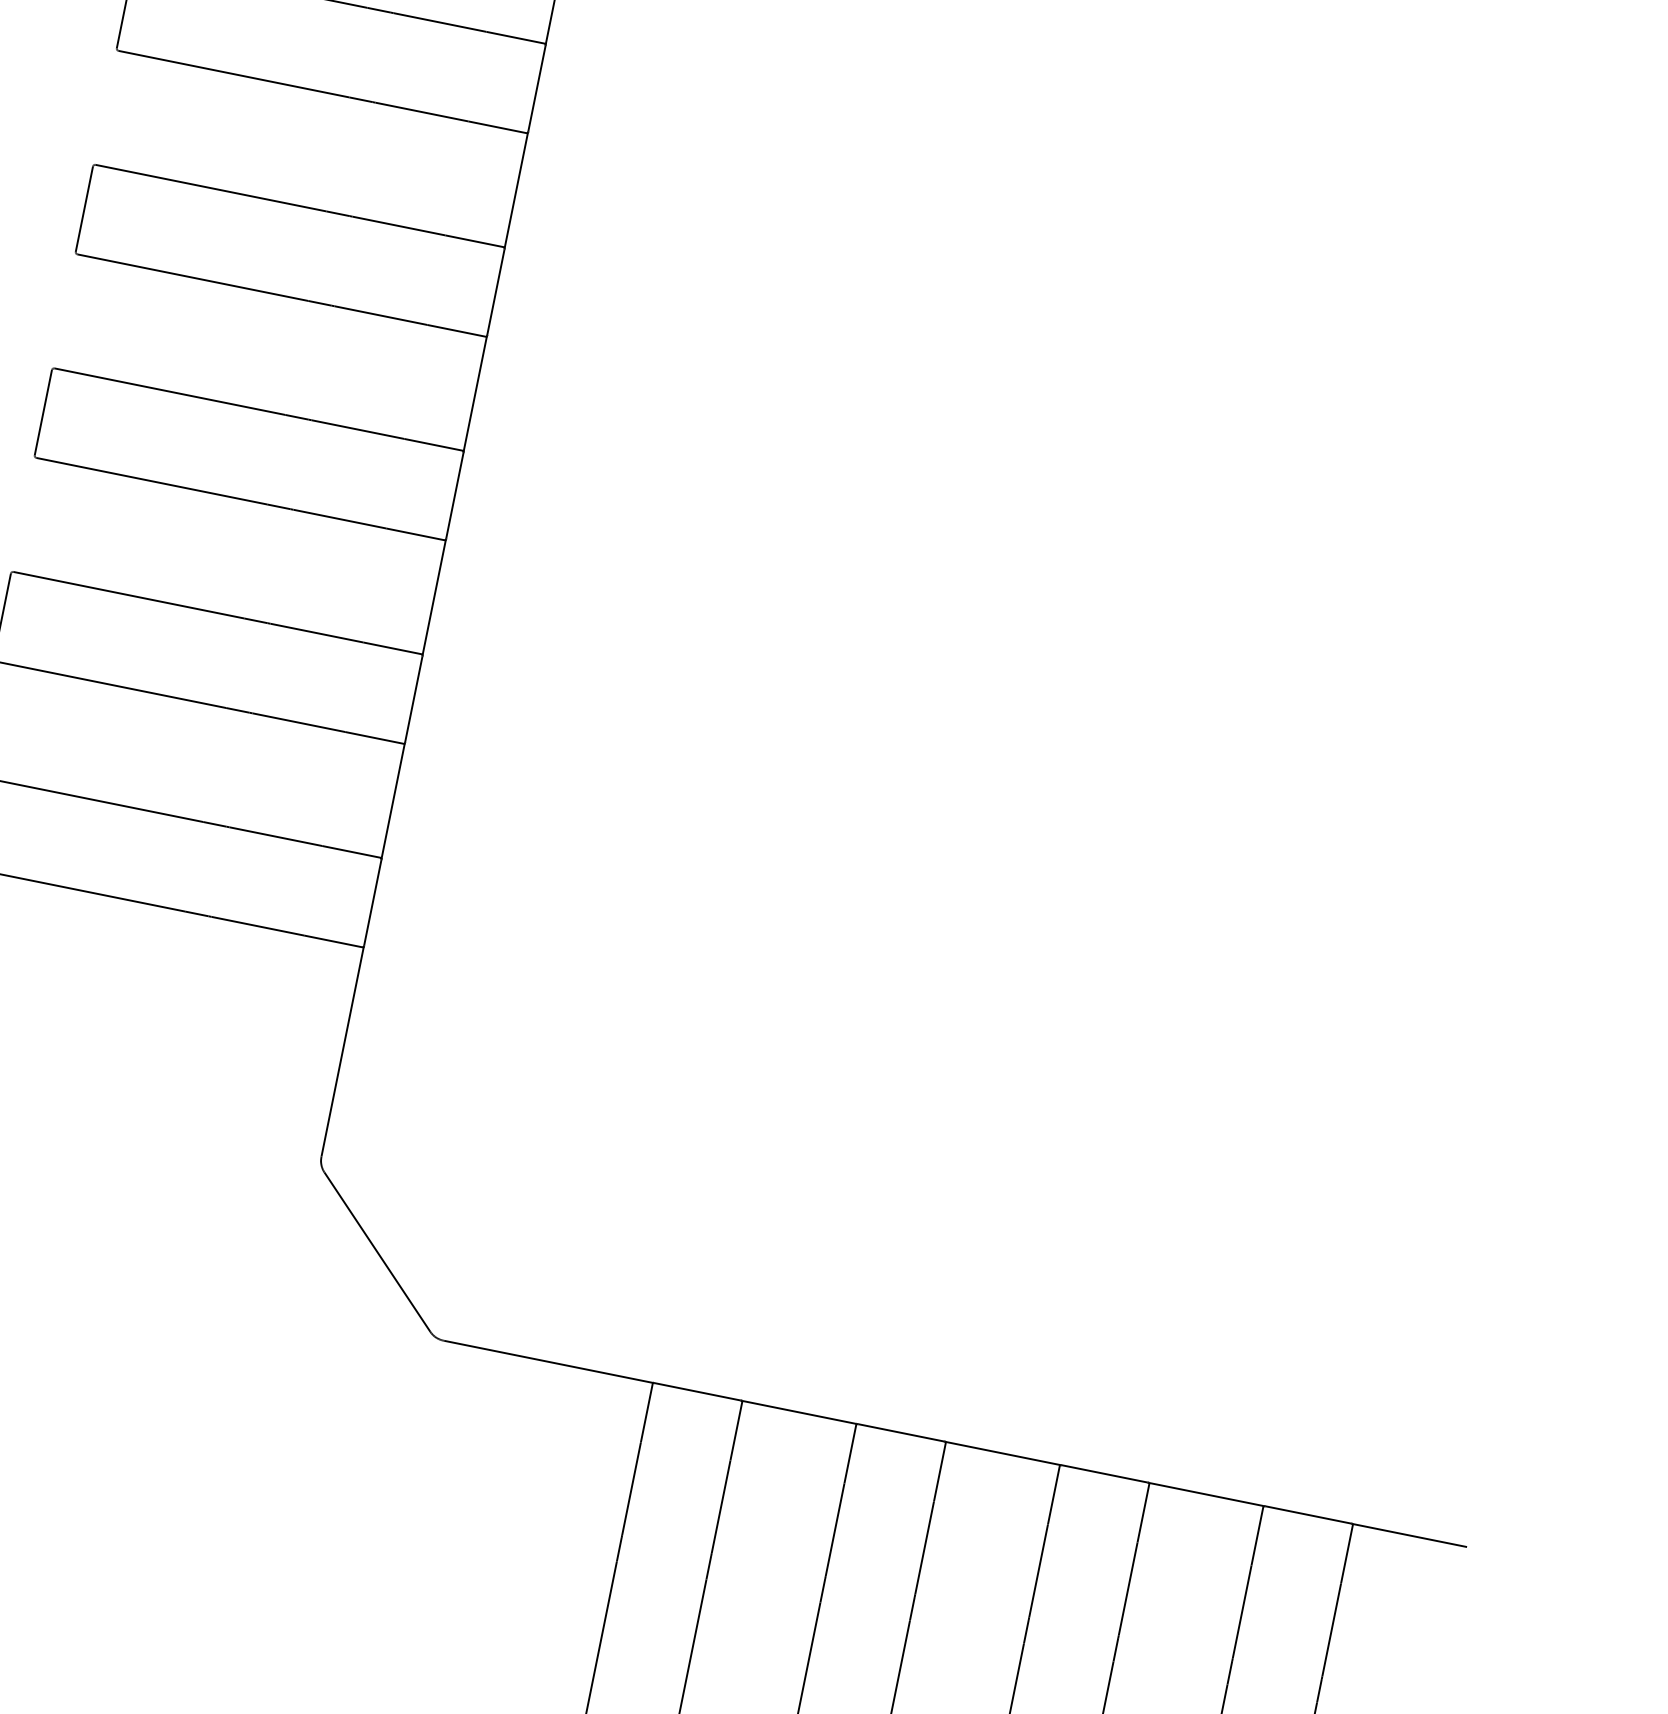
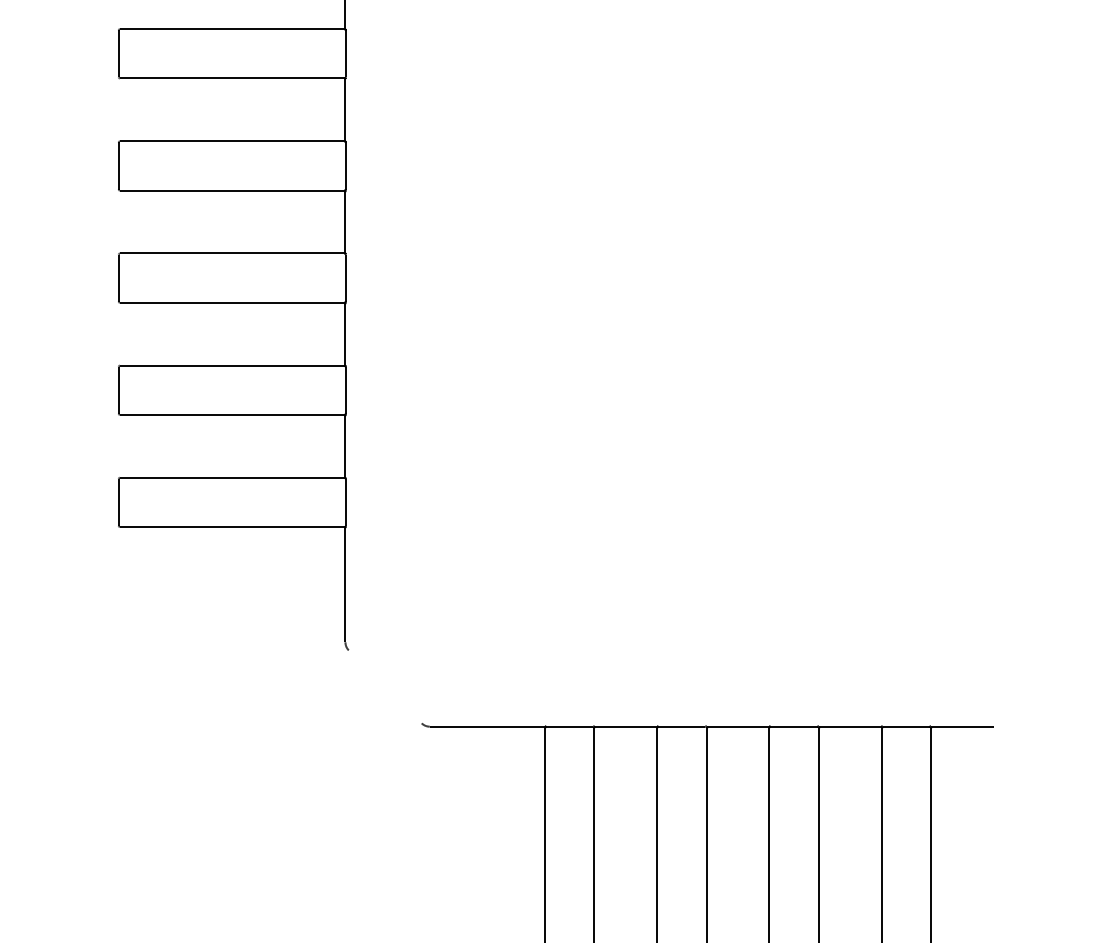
line: (376, 1251) -> (384, 686), removed

